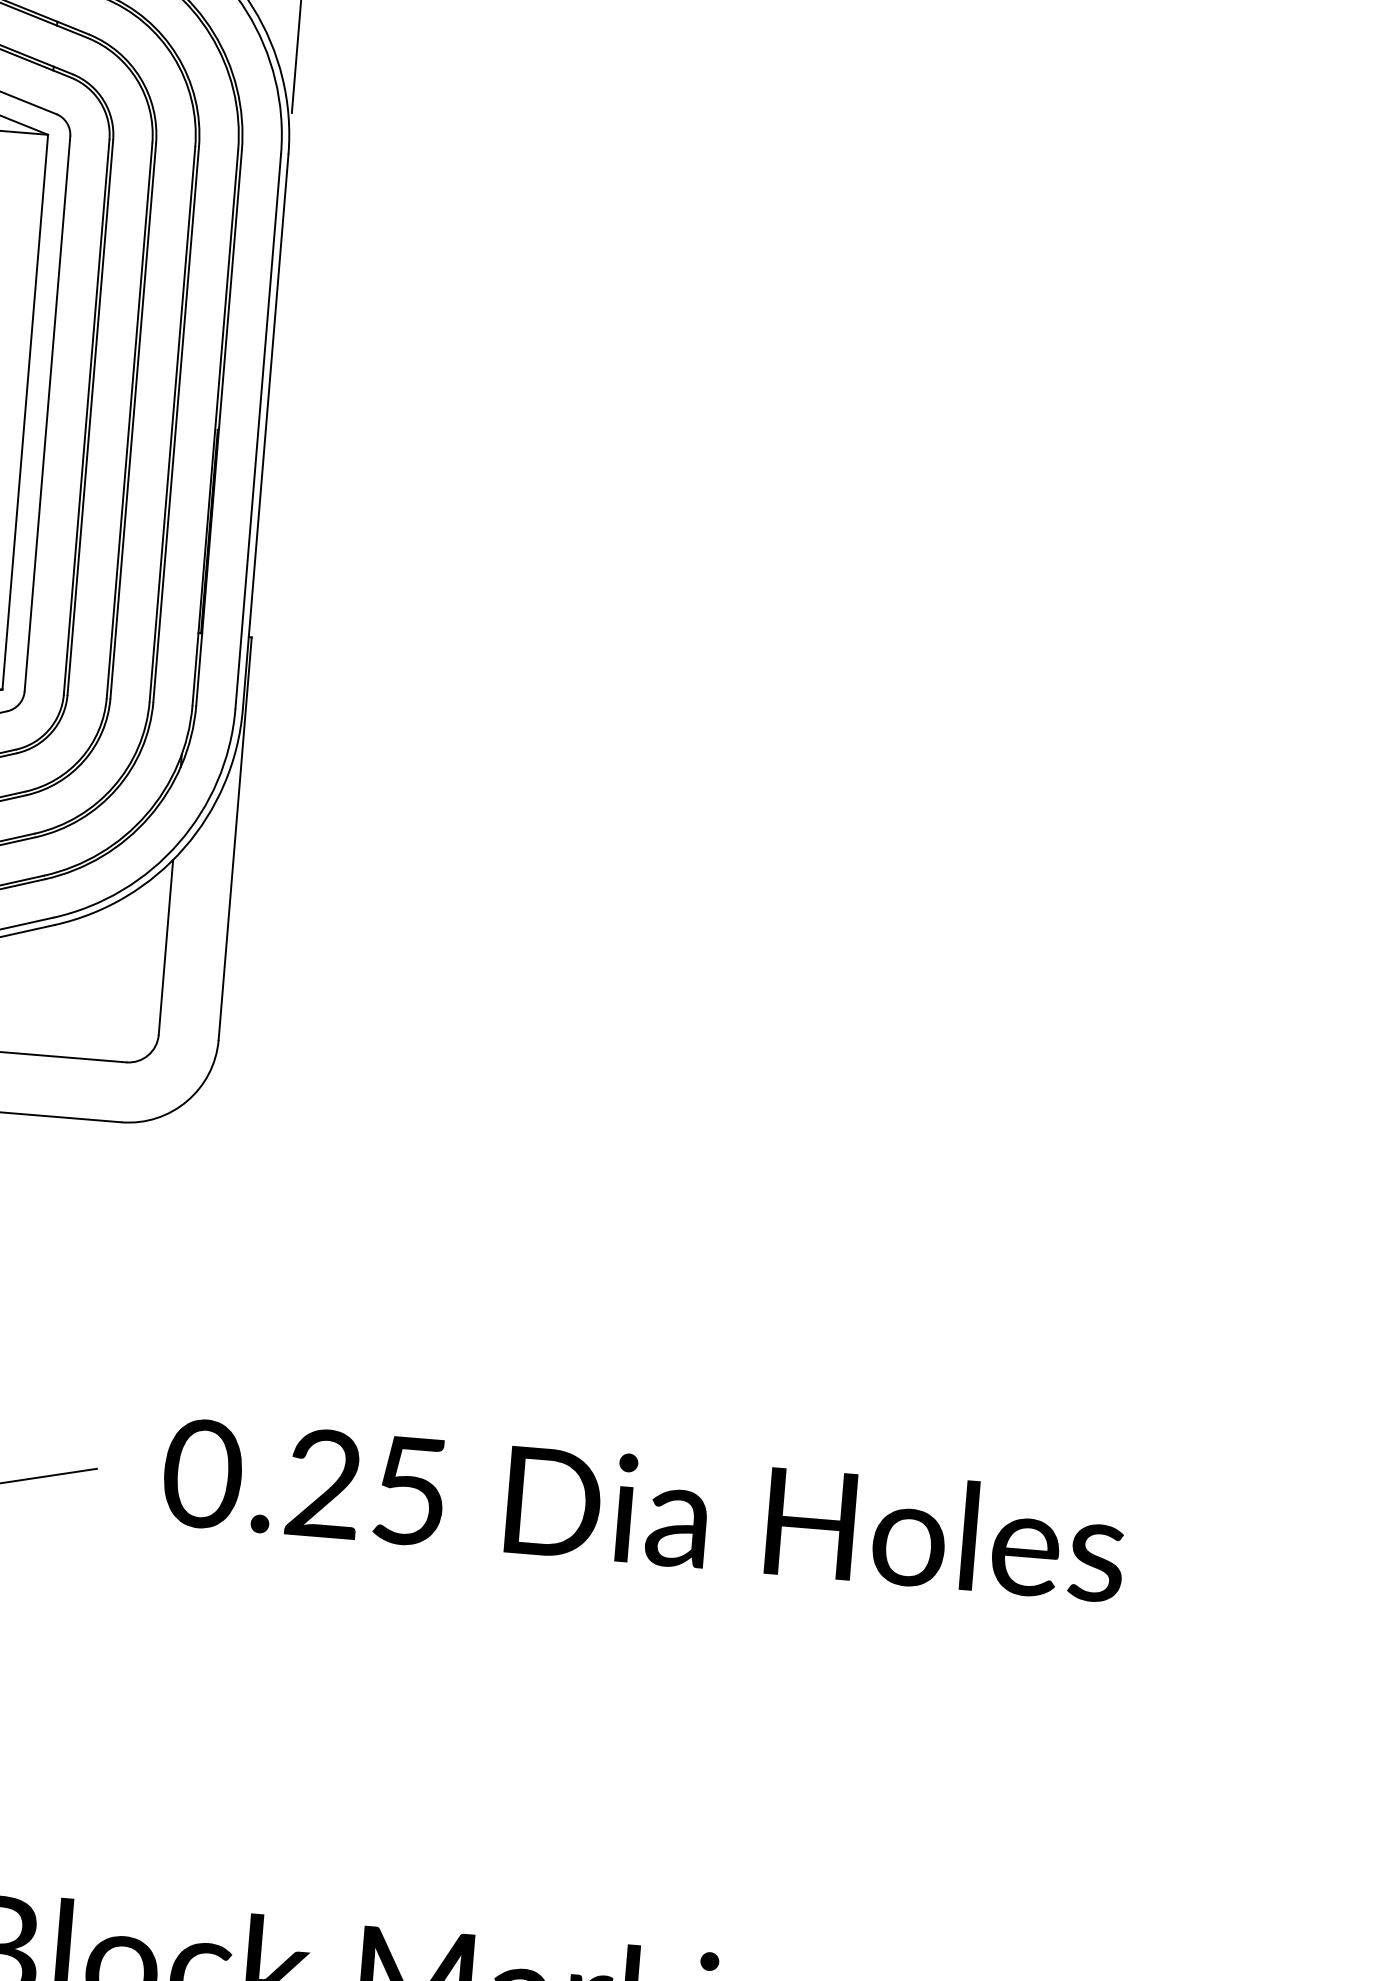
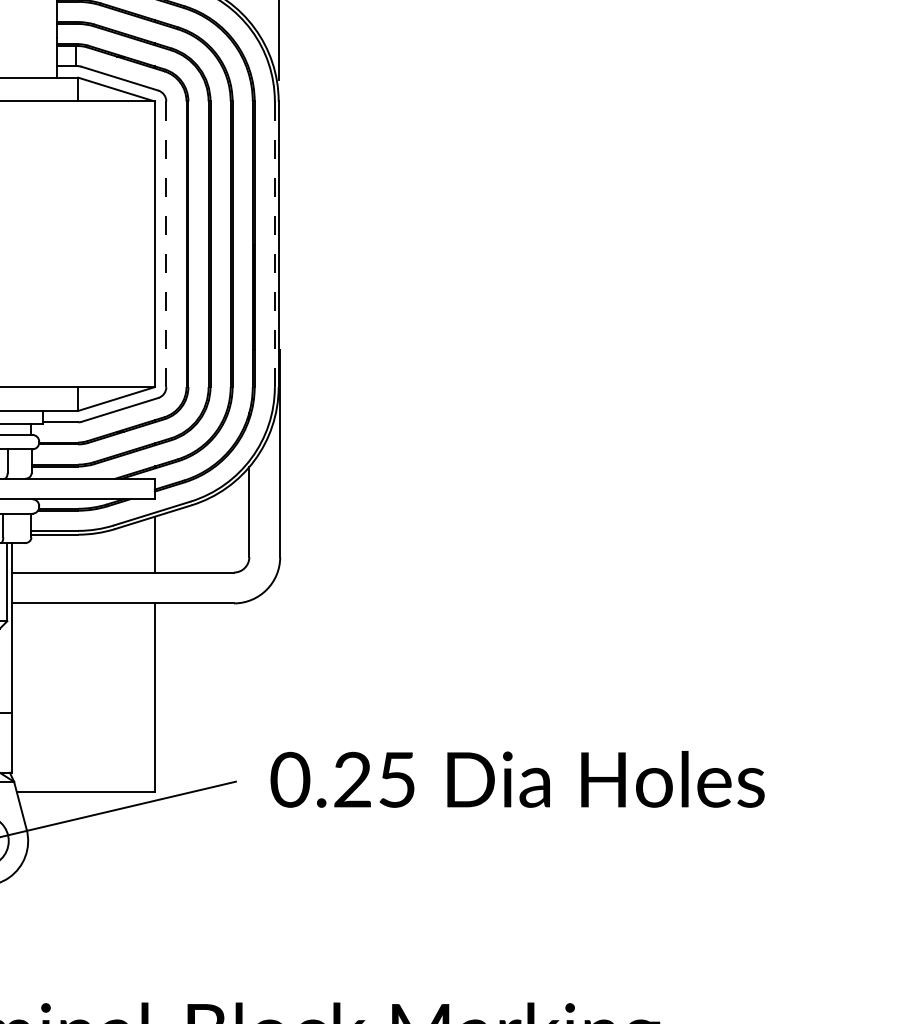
line: (47, 414) -> (166, 244), solid -> dashed
line: (257, 431) -> (274, 244), solid -> dashed

